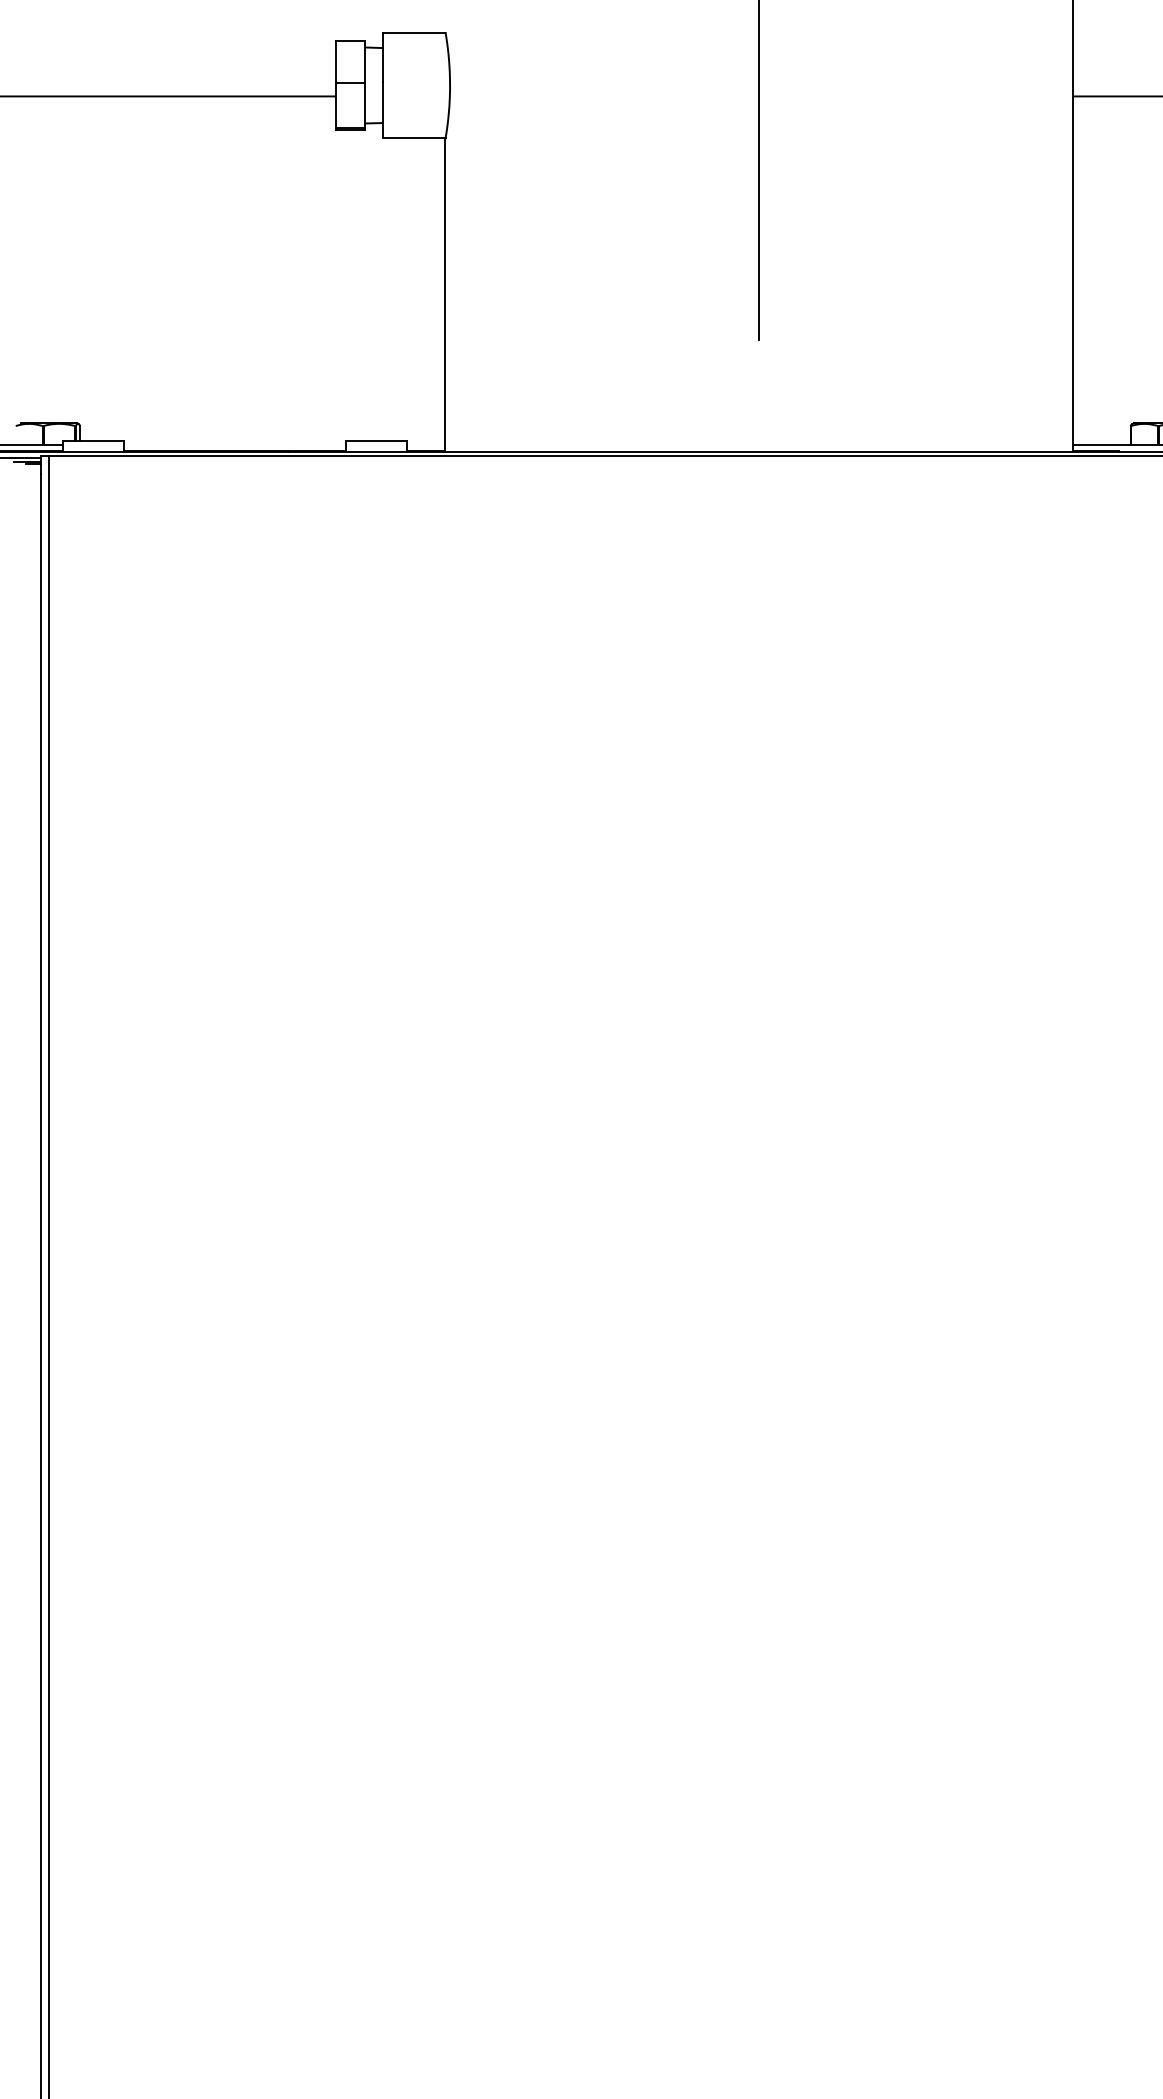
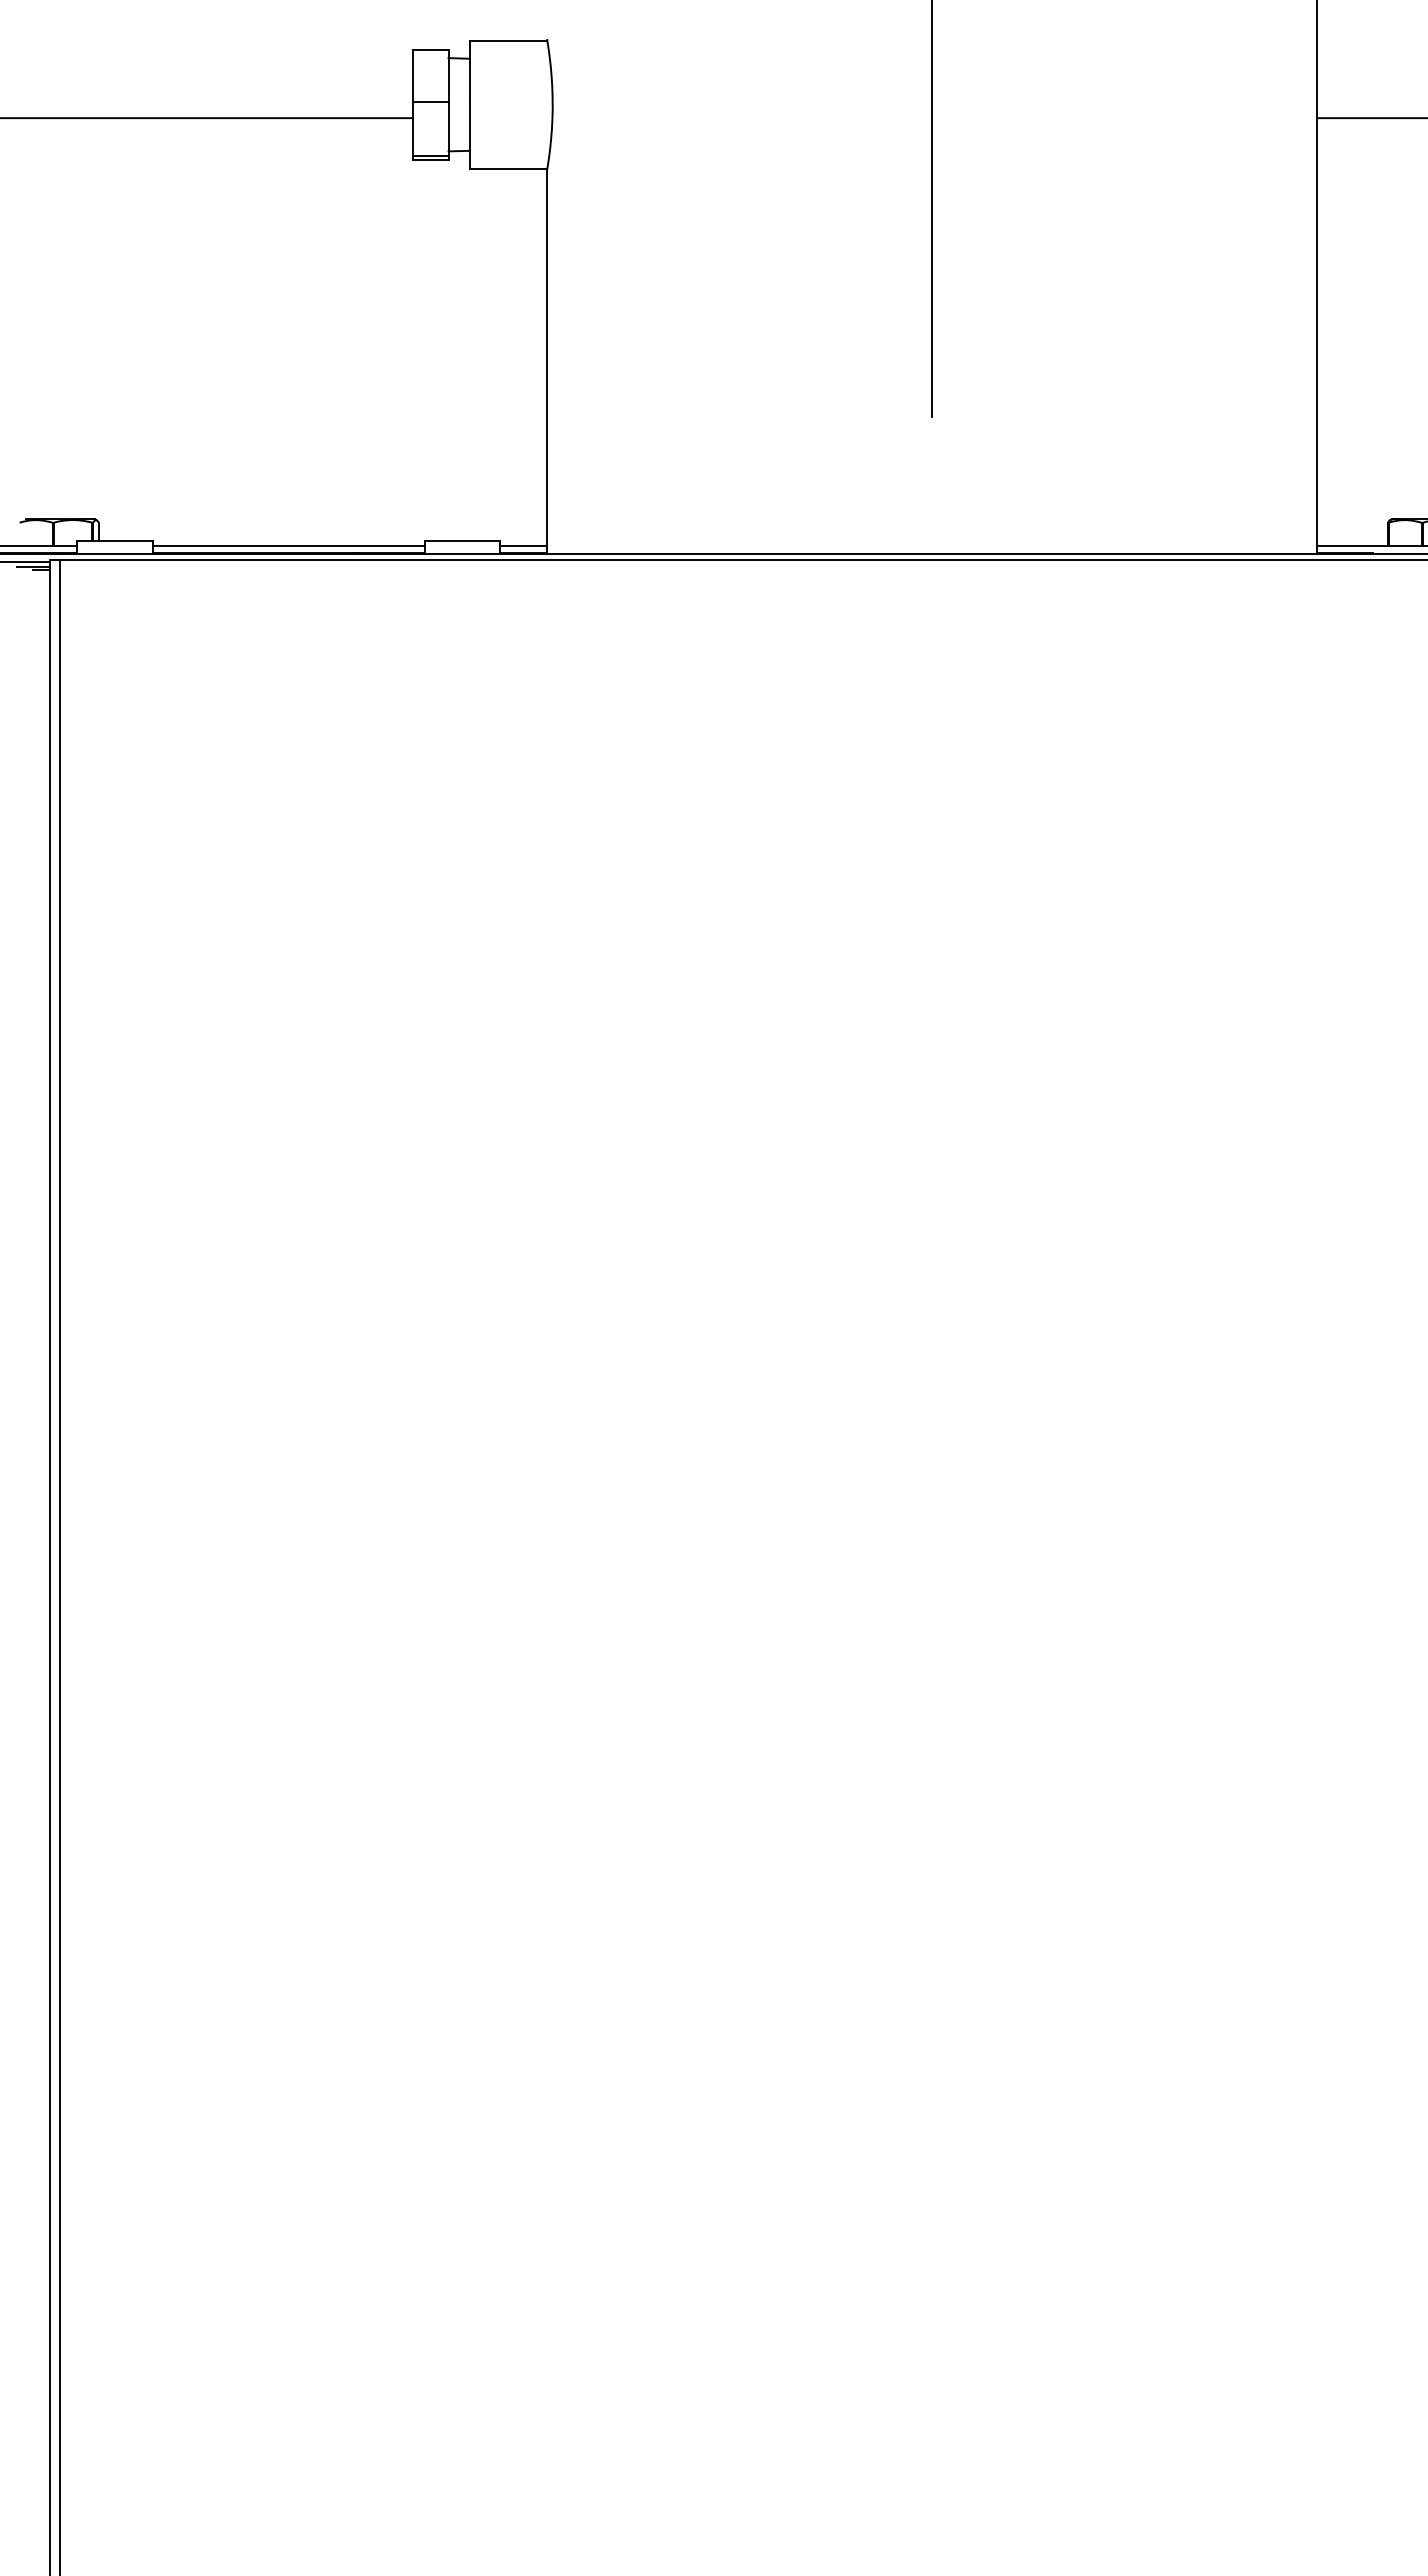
line: (234, 444) -> (288, 545), added
line: (425, 444) -> (522, 545), added

